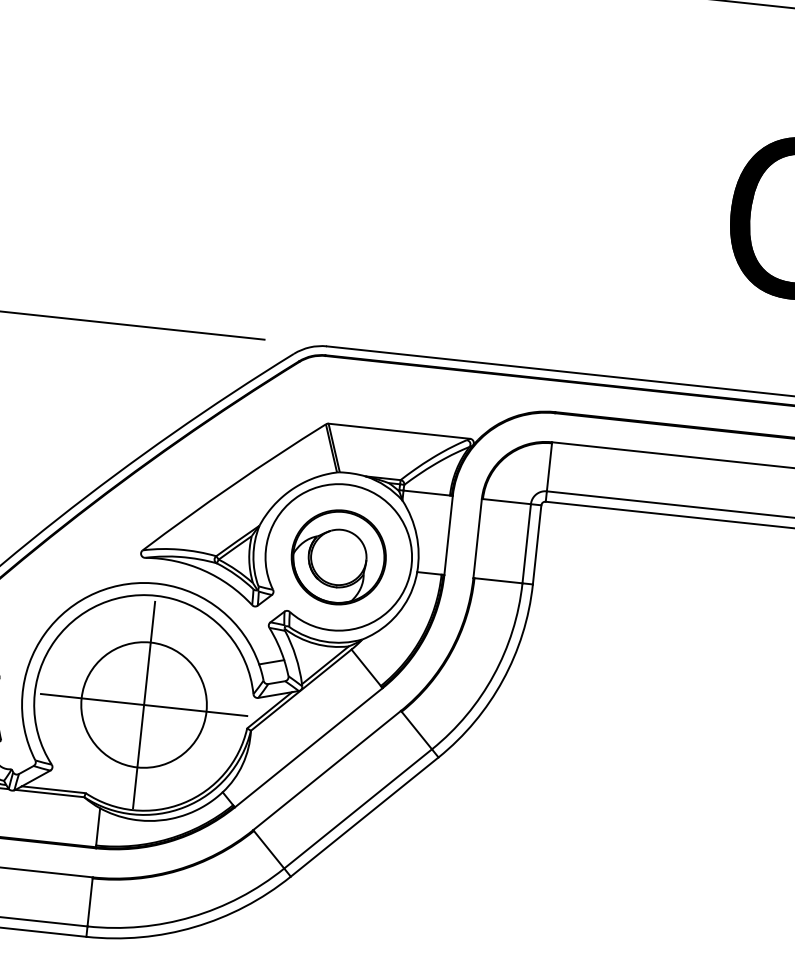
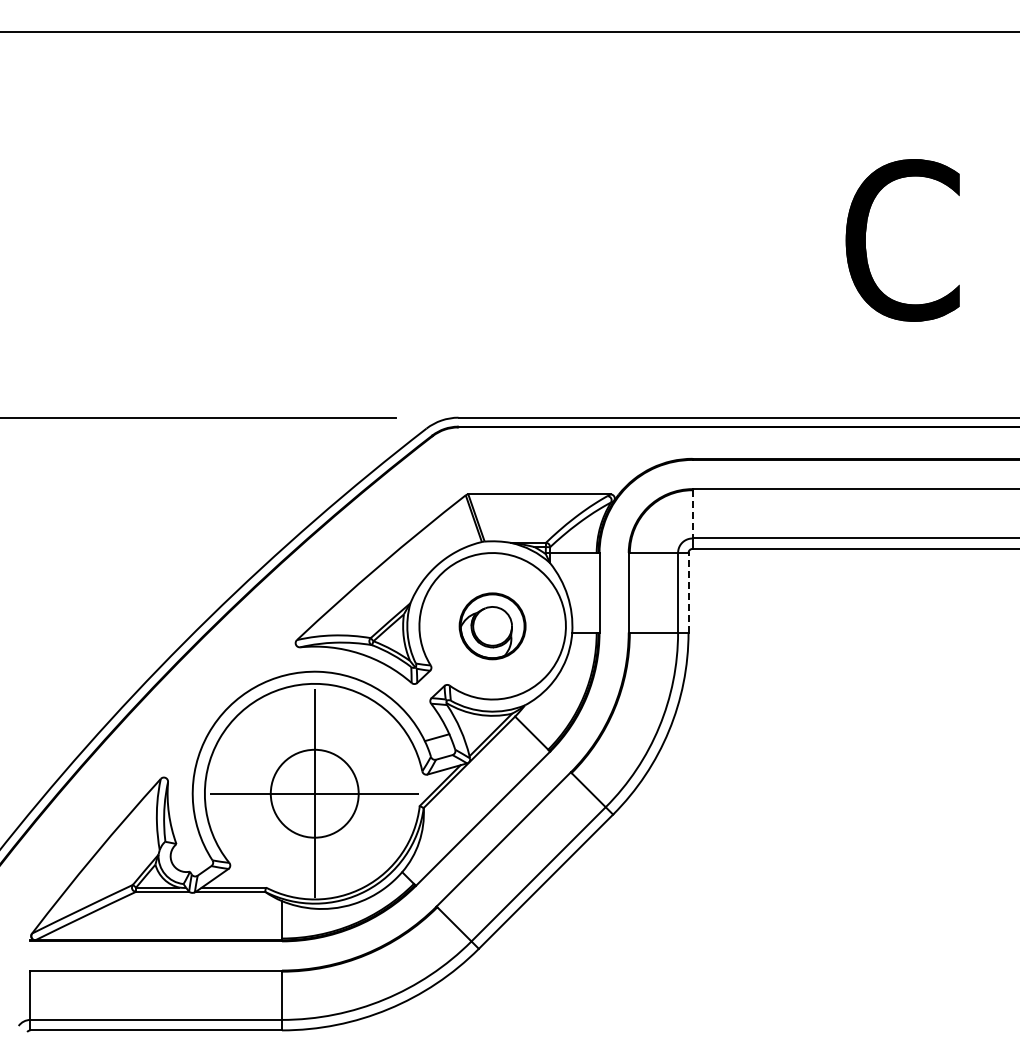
line: (549, 467) -> (692, 514), solid -> dashed
line: (537, 544) -> (688, 592), solid -> dashed
part: (338, 557) -> (492, 626), size x0.7
circle: (143, 704) -> (314, 793), size x0.7

